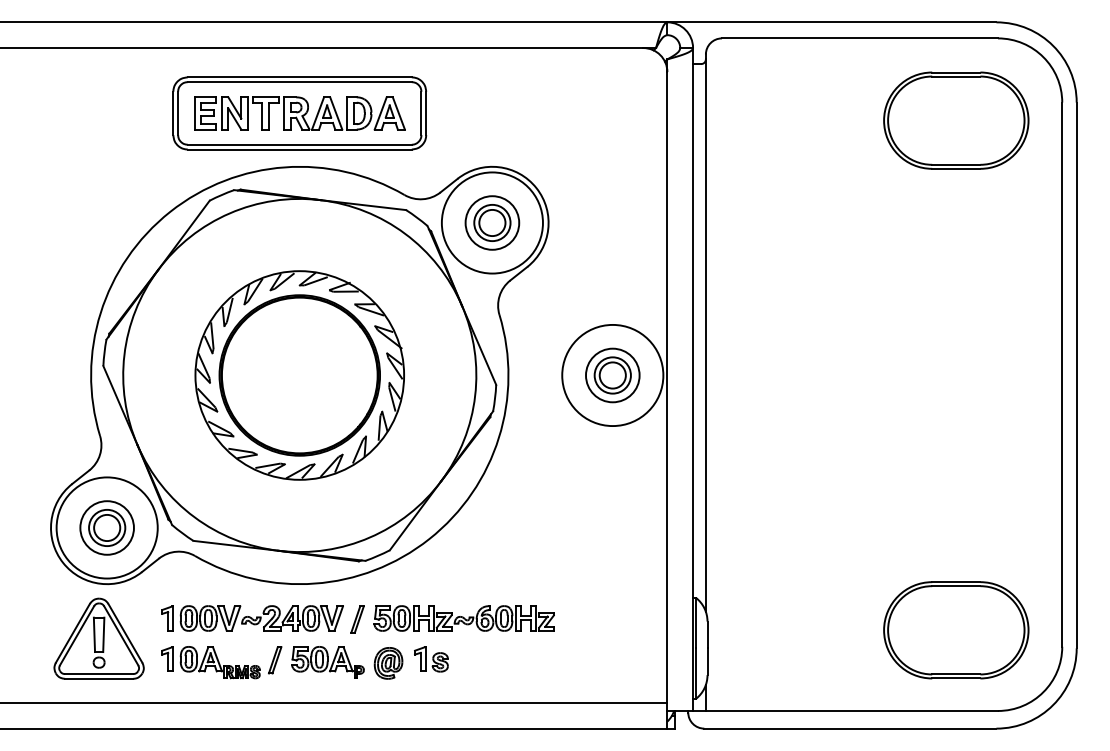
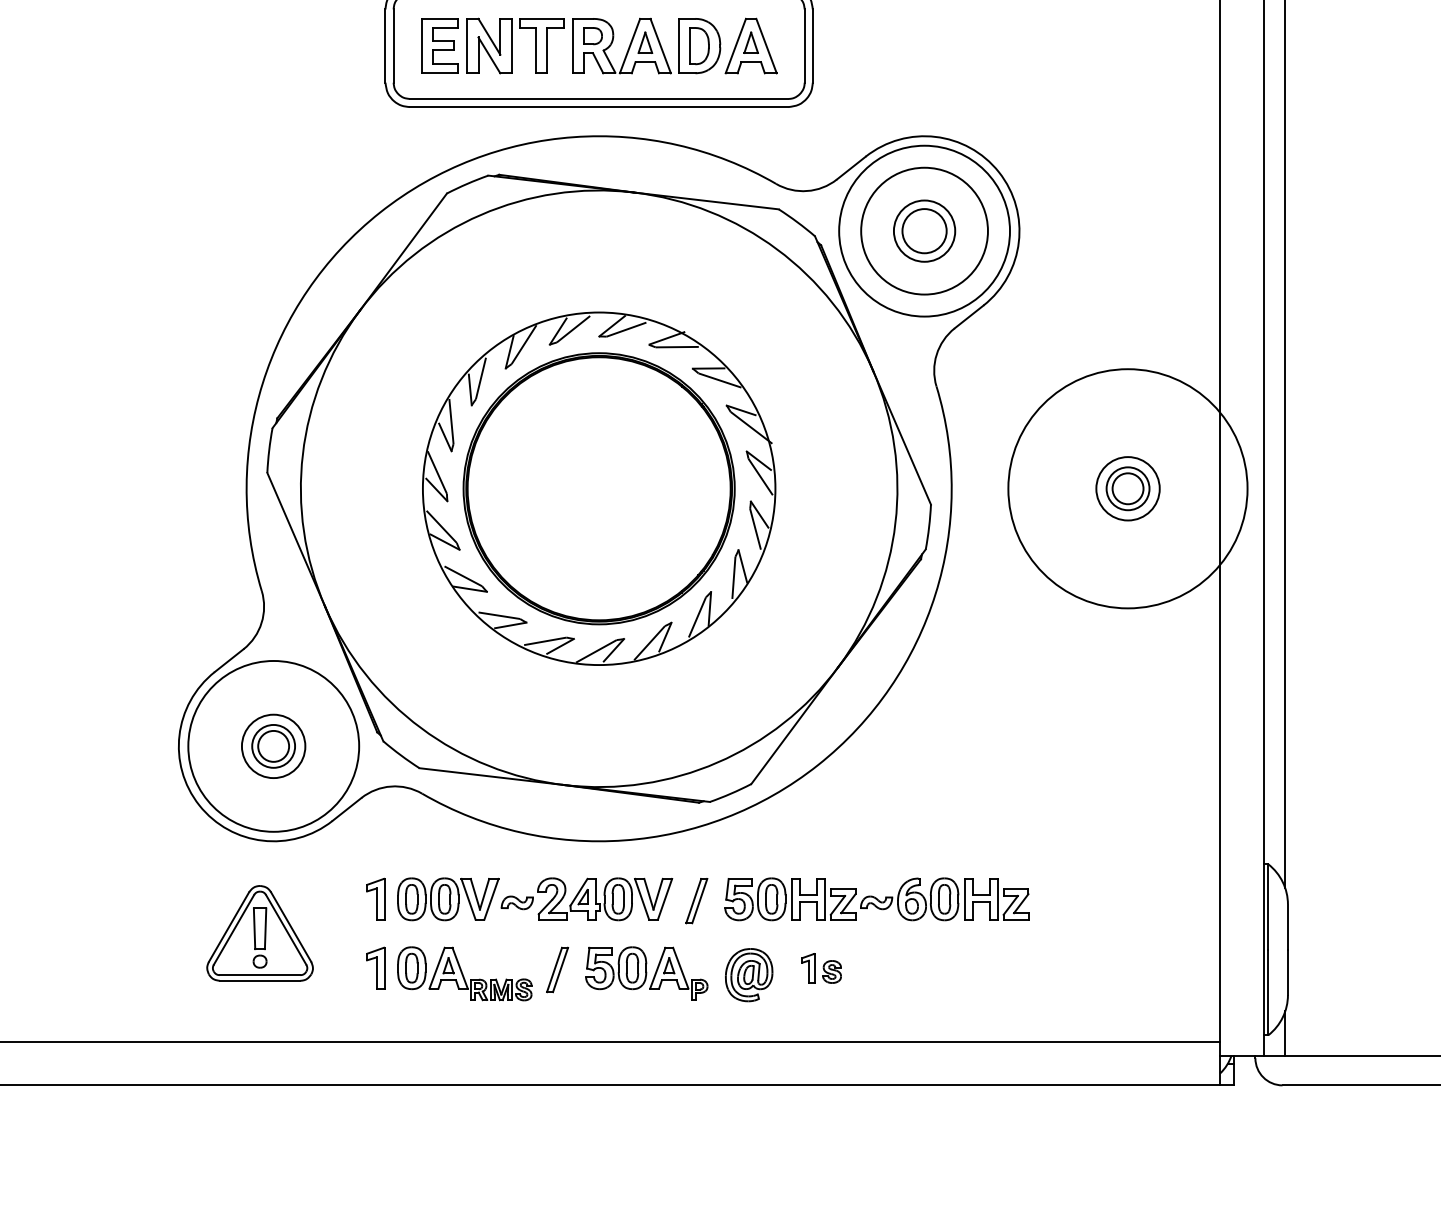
circle: (492, 222) -> (924, 230), size x1.4
circle: (612, 375) -> (1127, 488), size x1.4
part: (612, 375) -> (1127, 488), size x0.7
part: (106, 527) -> (272, 745), size x0.7
part: (98, 638) -> (259, 933), size x0.7
part: (431, 659) -> (821, 968), size x0.7

